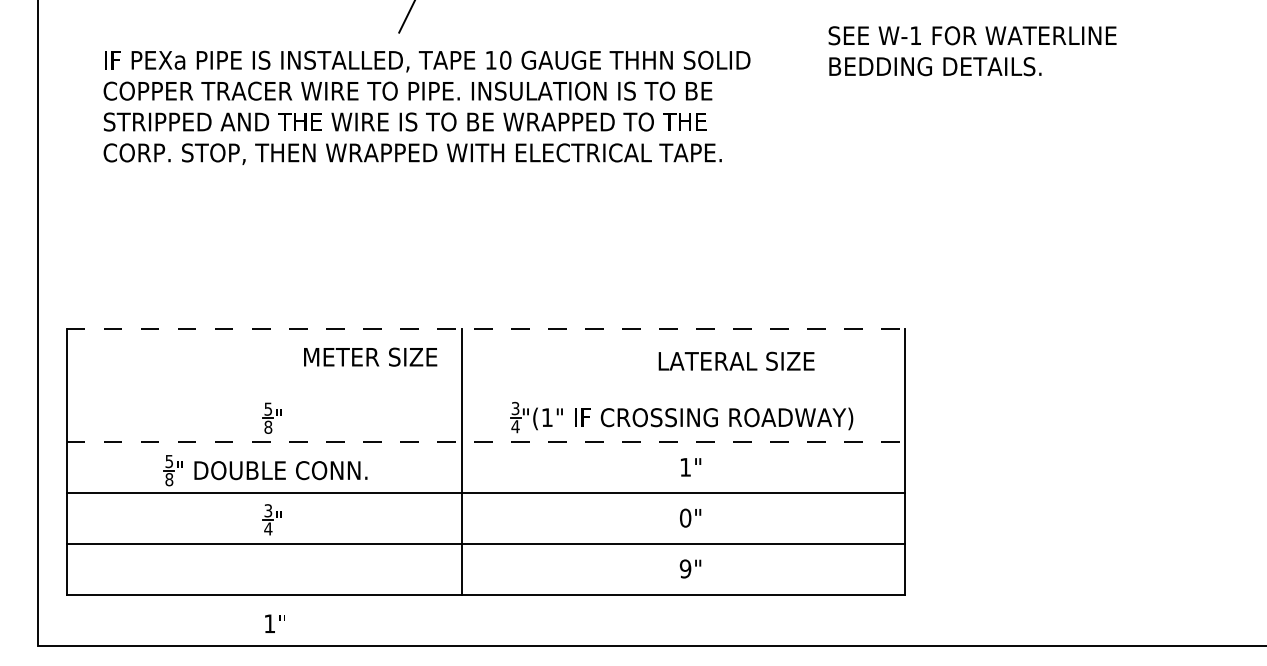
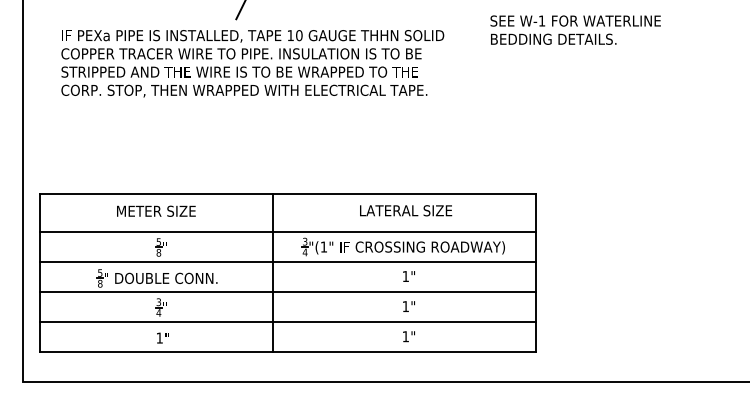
line: (487, 328) -> (288, 194), dashed -> solid
text: (370, 355) -> (156, 210), moved
text: (737, 360) -> (406, 210), moved
line: (485, 391) -> (287, 231), added
line: (487, 441) -> (288, 261), dashed -> solid
text: (685, 518) -> (405, 306), 0" -> 1"
text: (685, 568) -> (405, 336), 9" -> 1"
text: (274, 622) -> (162, 337), moved

